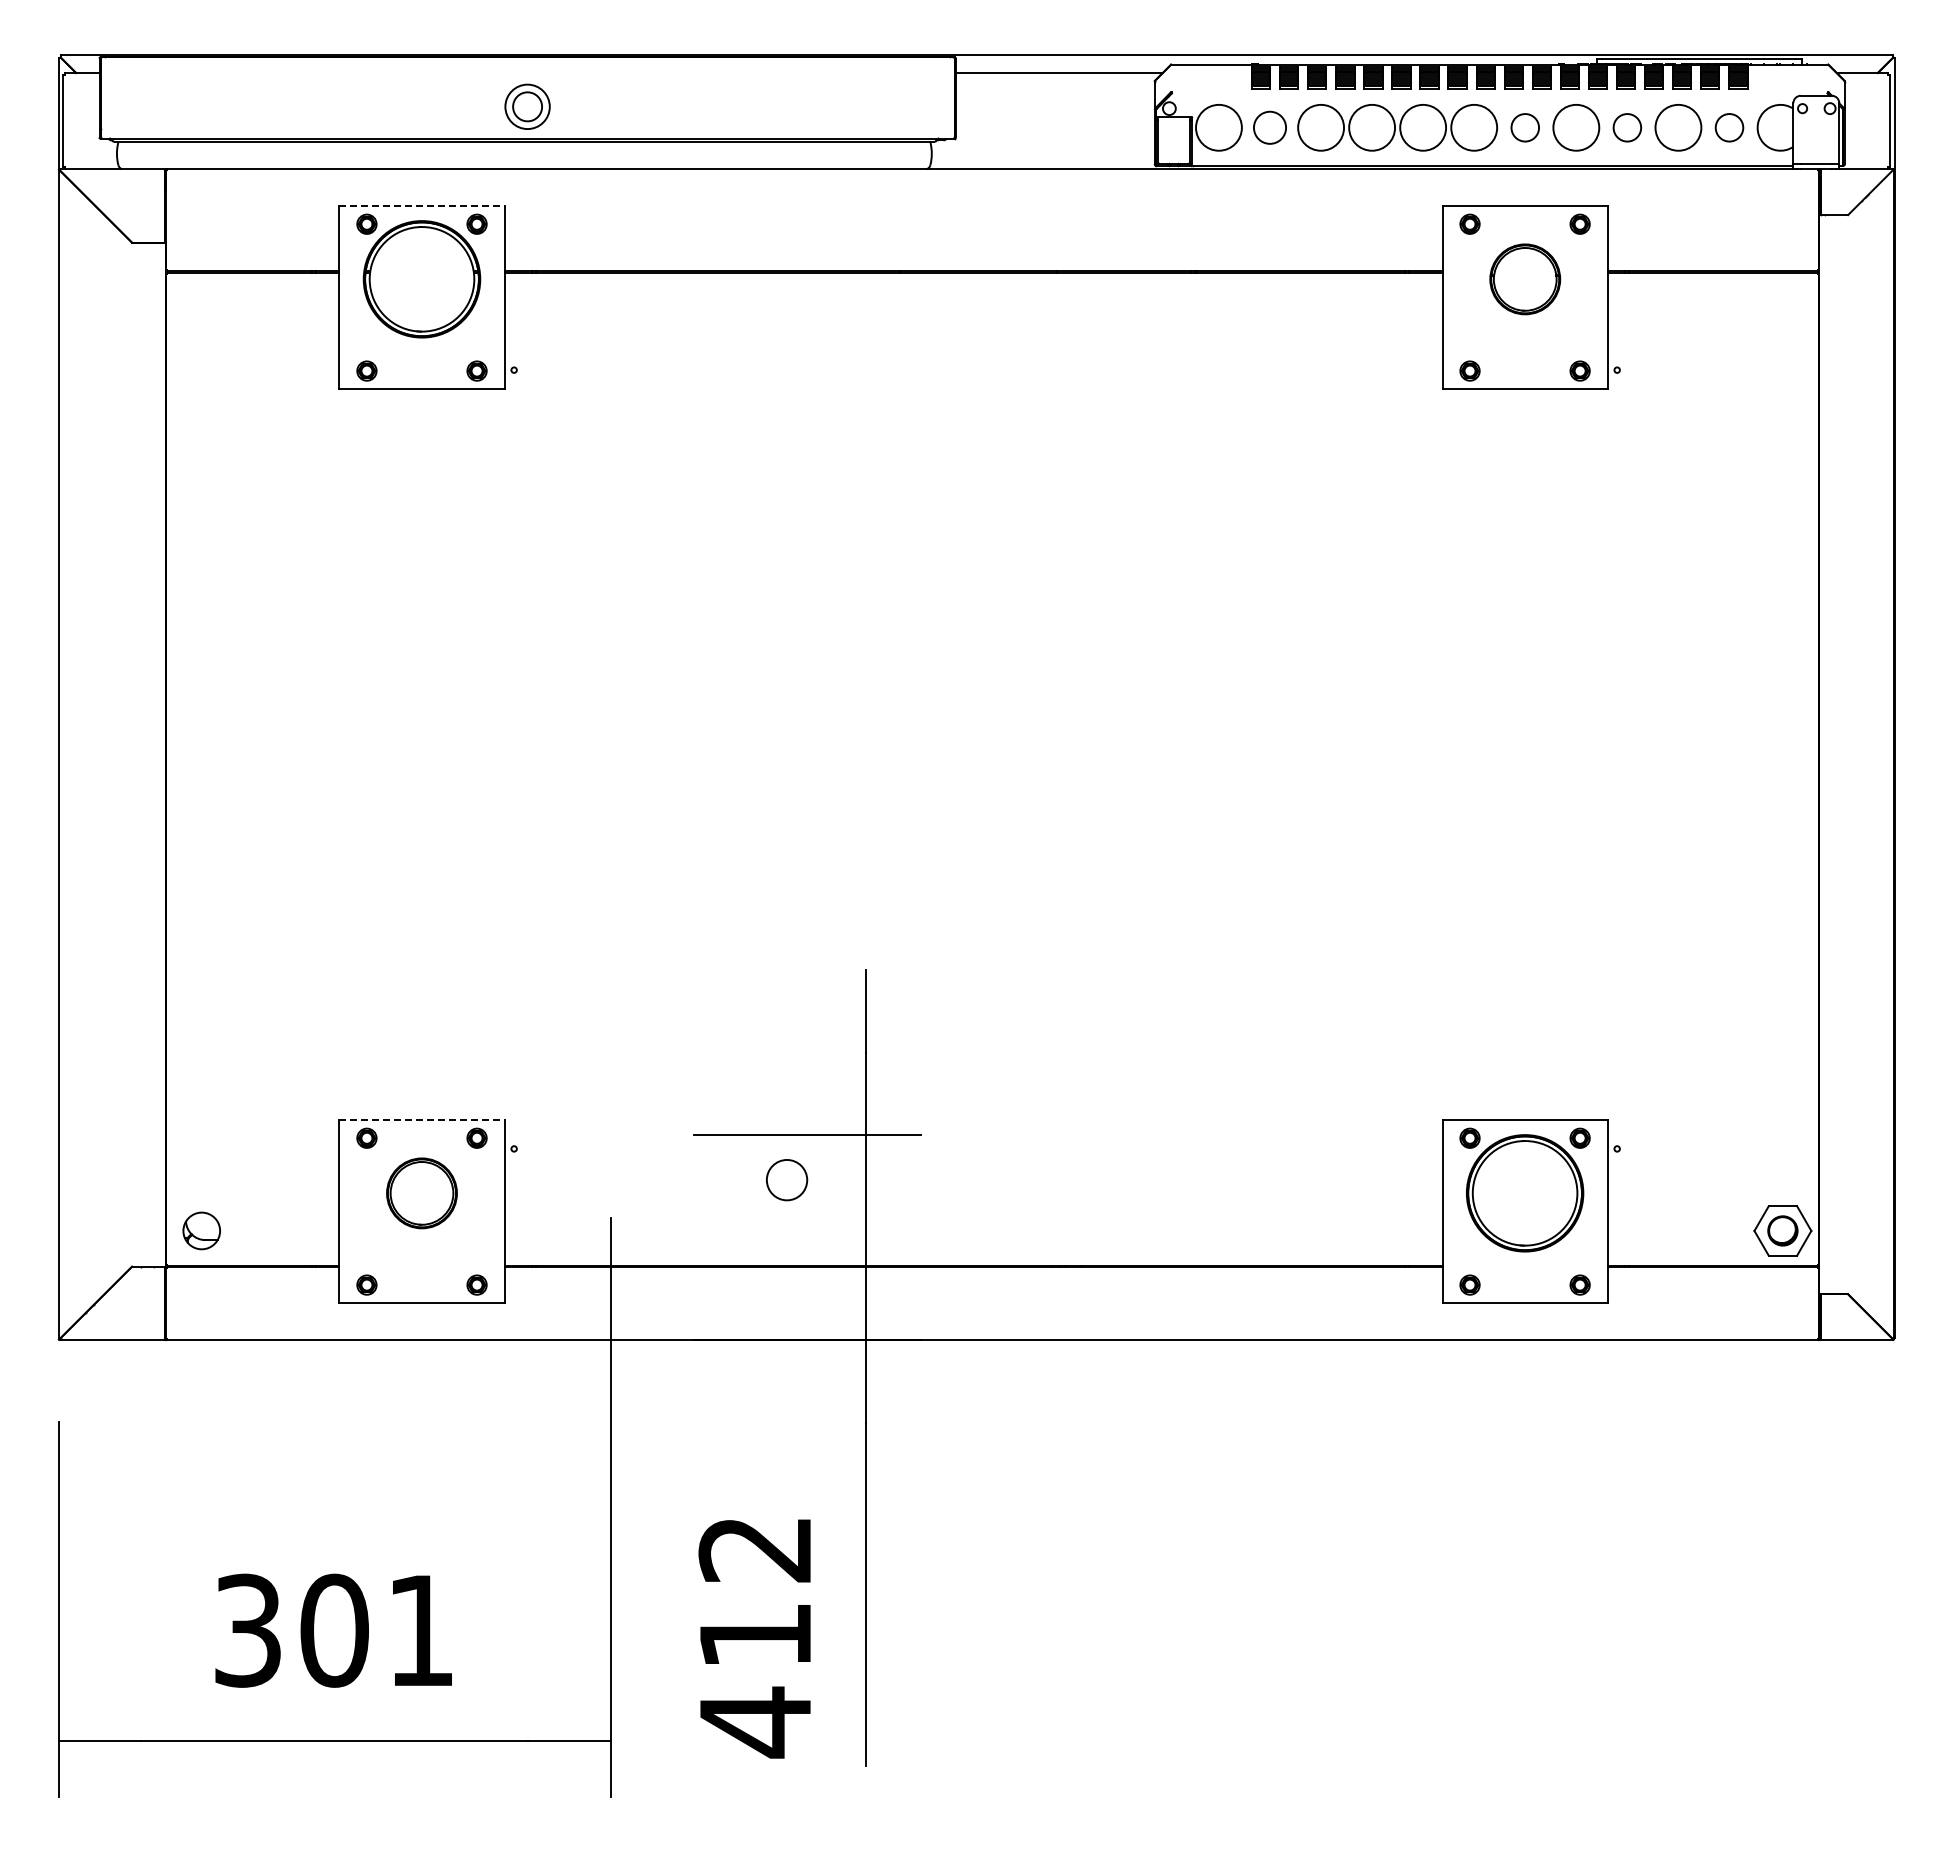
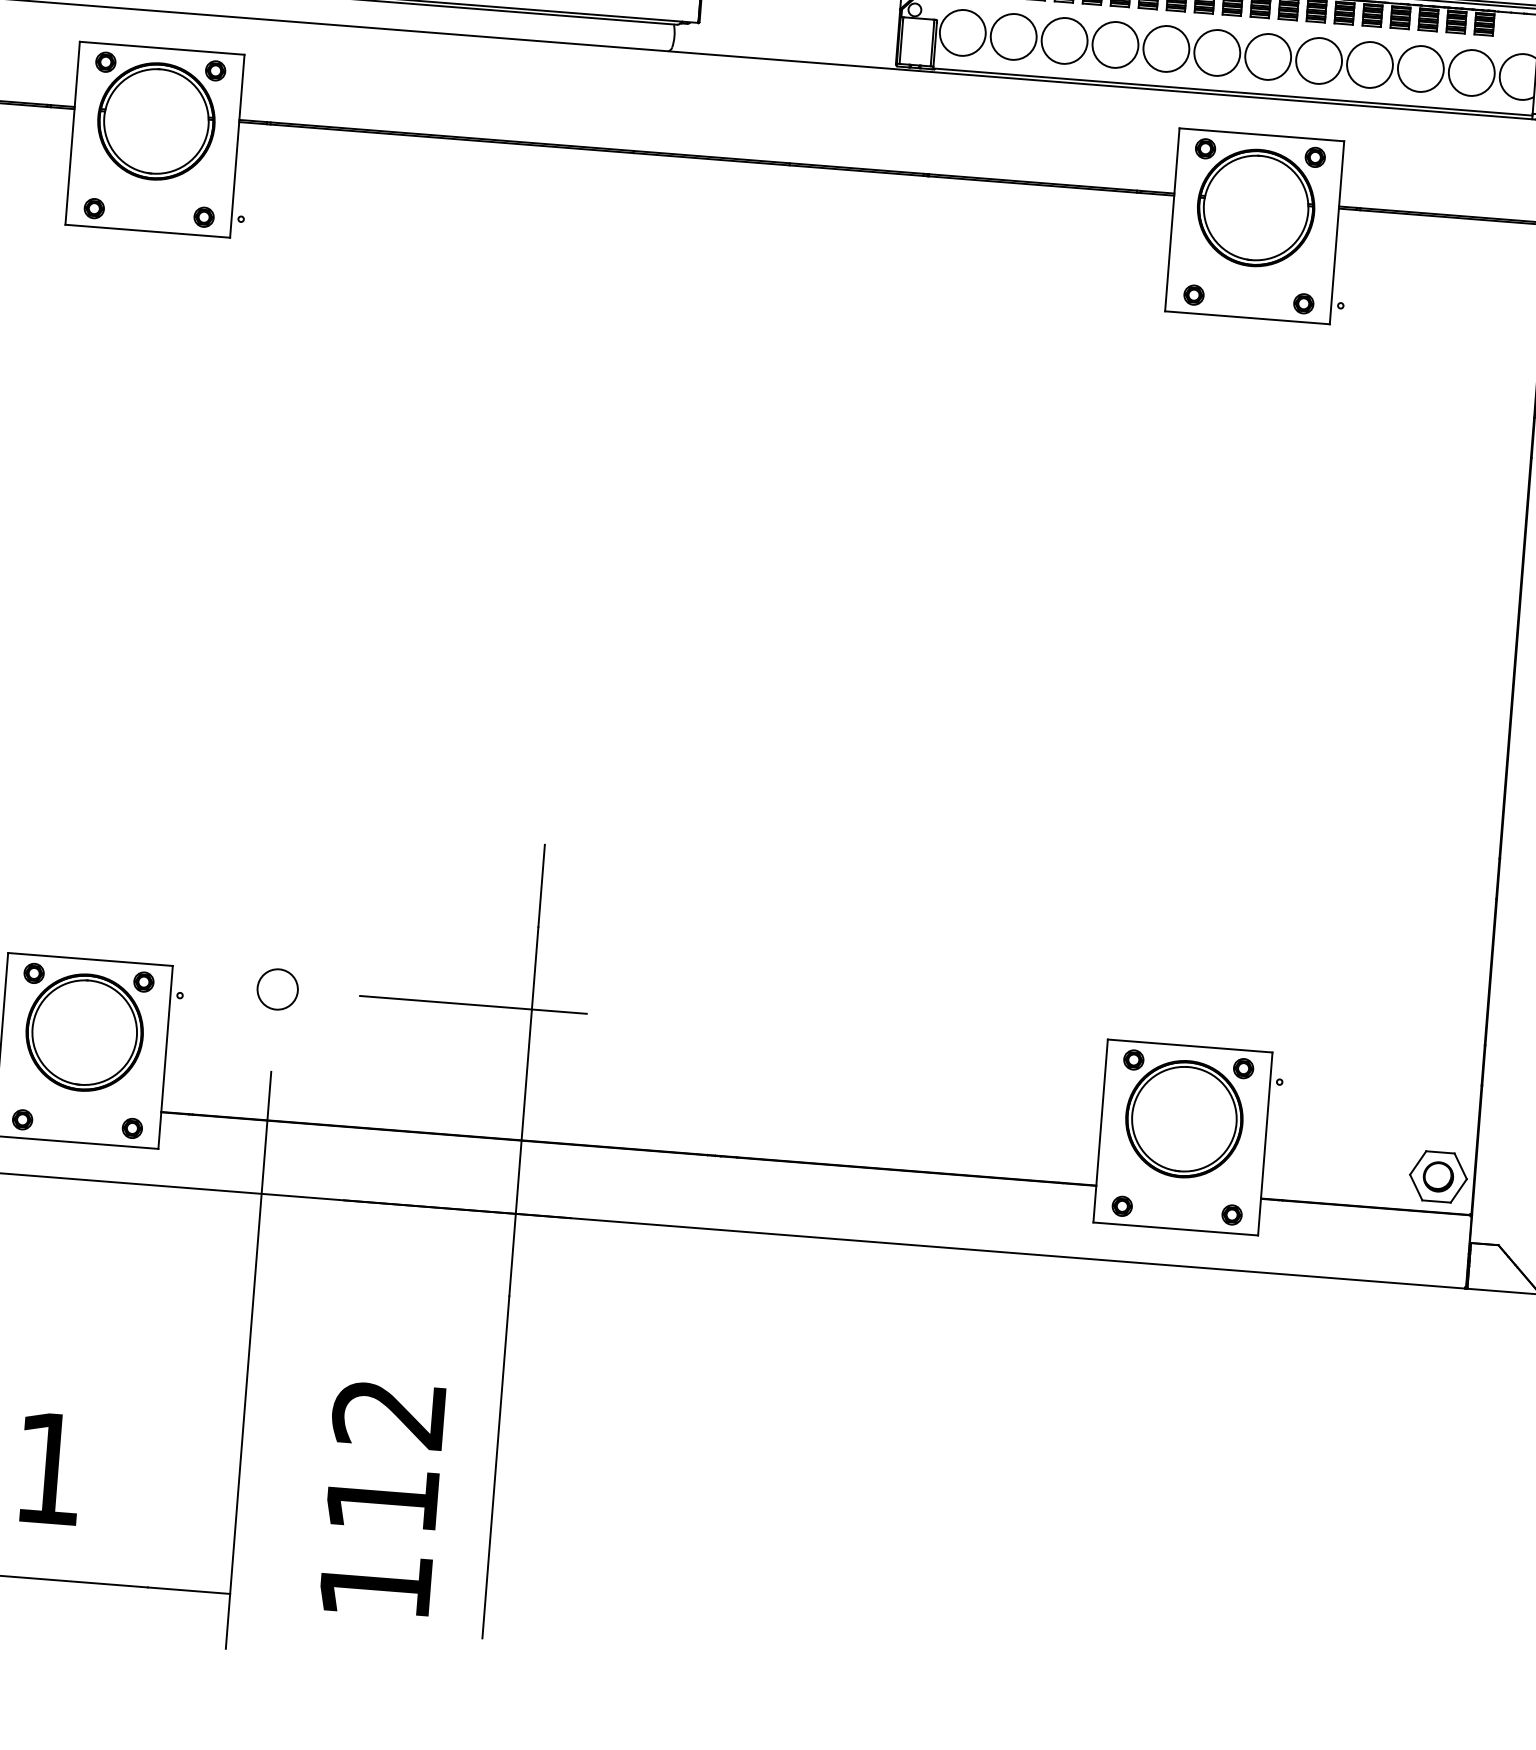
circle: (1269, 127) -> (1013, 36), size x1.43
circle: (1525, 127) -> (1268, 56), size x1.67
circle: (1627, 127) -> (1370, 64), size x1.67
circle: (1729, 127) -> (1471, 72), size x1.67
line: (422, 205) -> (162, 47), dashed -> solid
part: (1525, 279) -> (1256, 208), size x1.67
line: (422, 1119) -> (91, 959), dashed -> solid
circle: (787, 1180) -> (278, 989), moved
part: (421, 1193) -> (84, 1032), size x1.67
text: (755, 1722) -> (375, 1586), 412 -> 112

